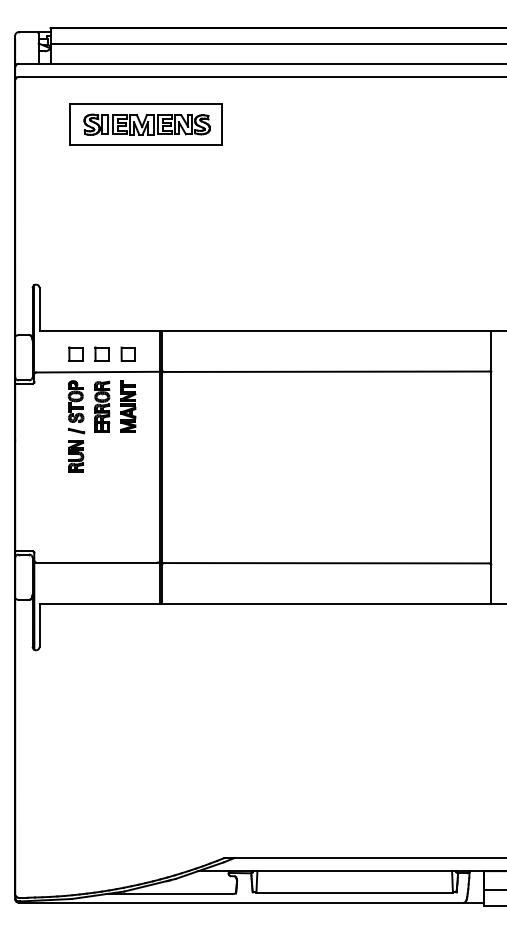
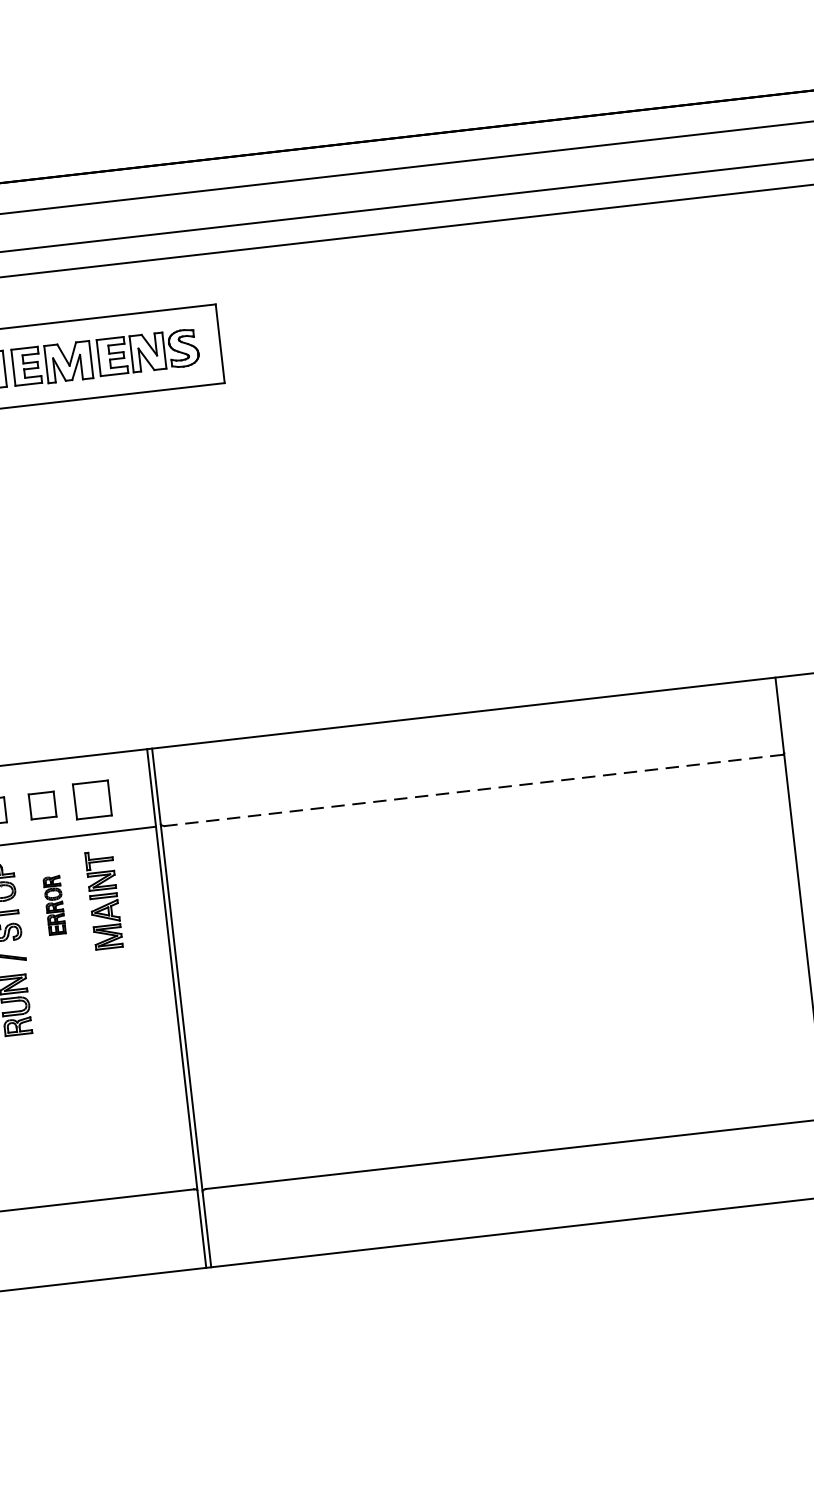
part: (127, 353) -> (90, 798), size x1.4
line: (327, 371) -> (474, 789), solid -> dashed
part: (102, 406) -> (54, 905), size x0.6

